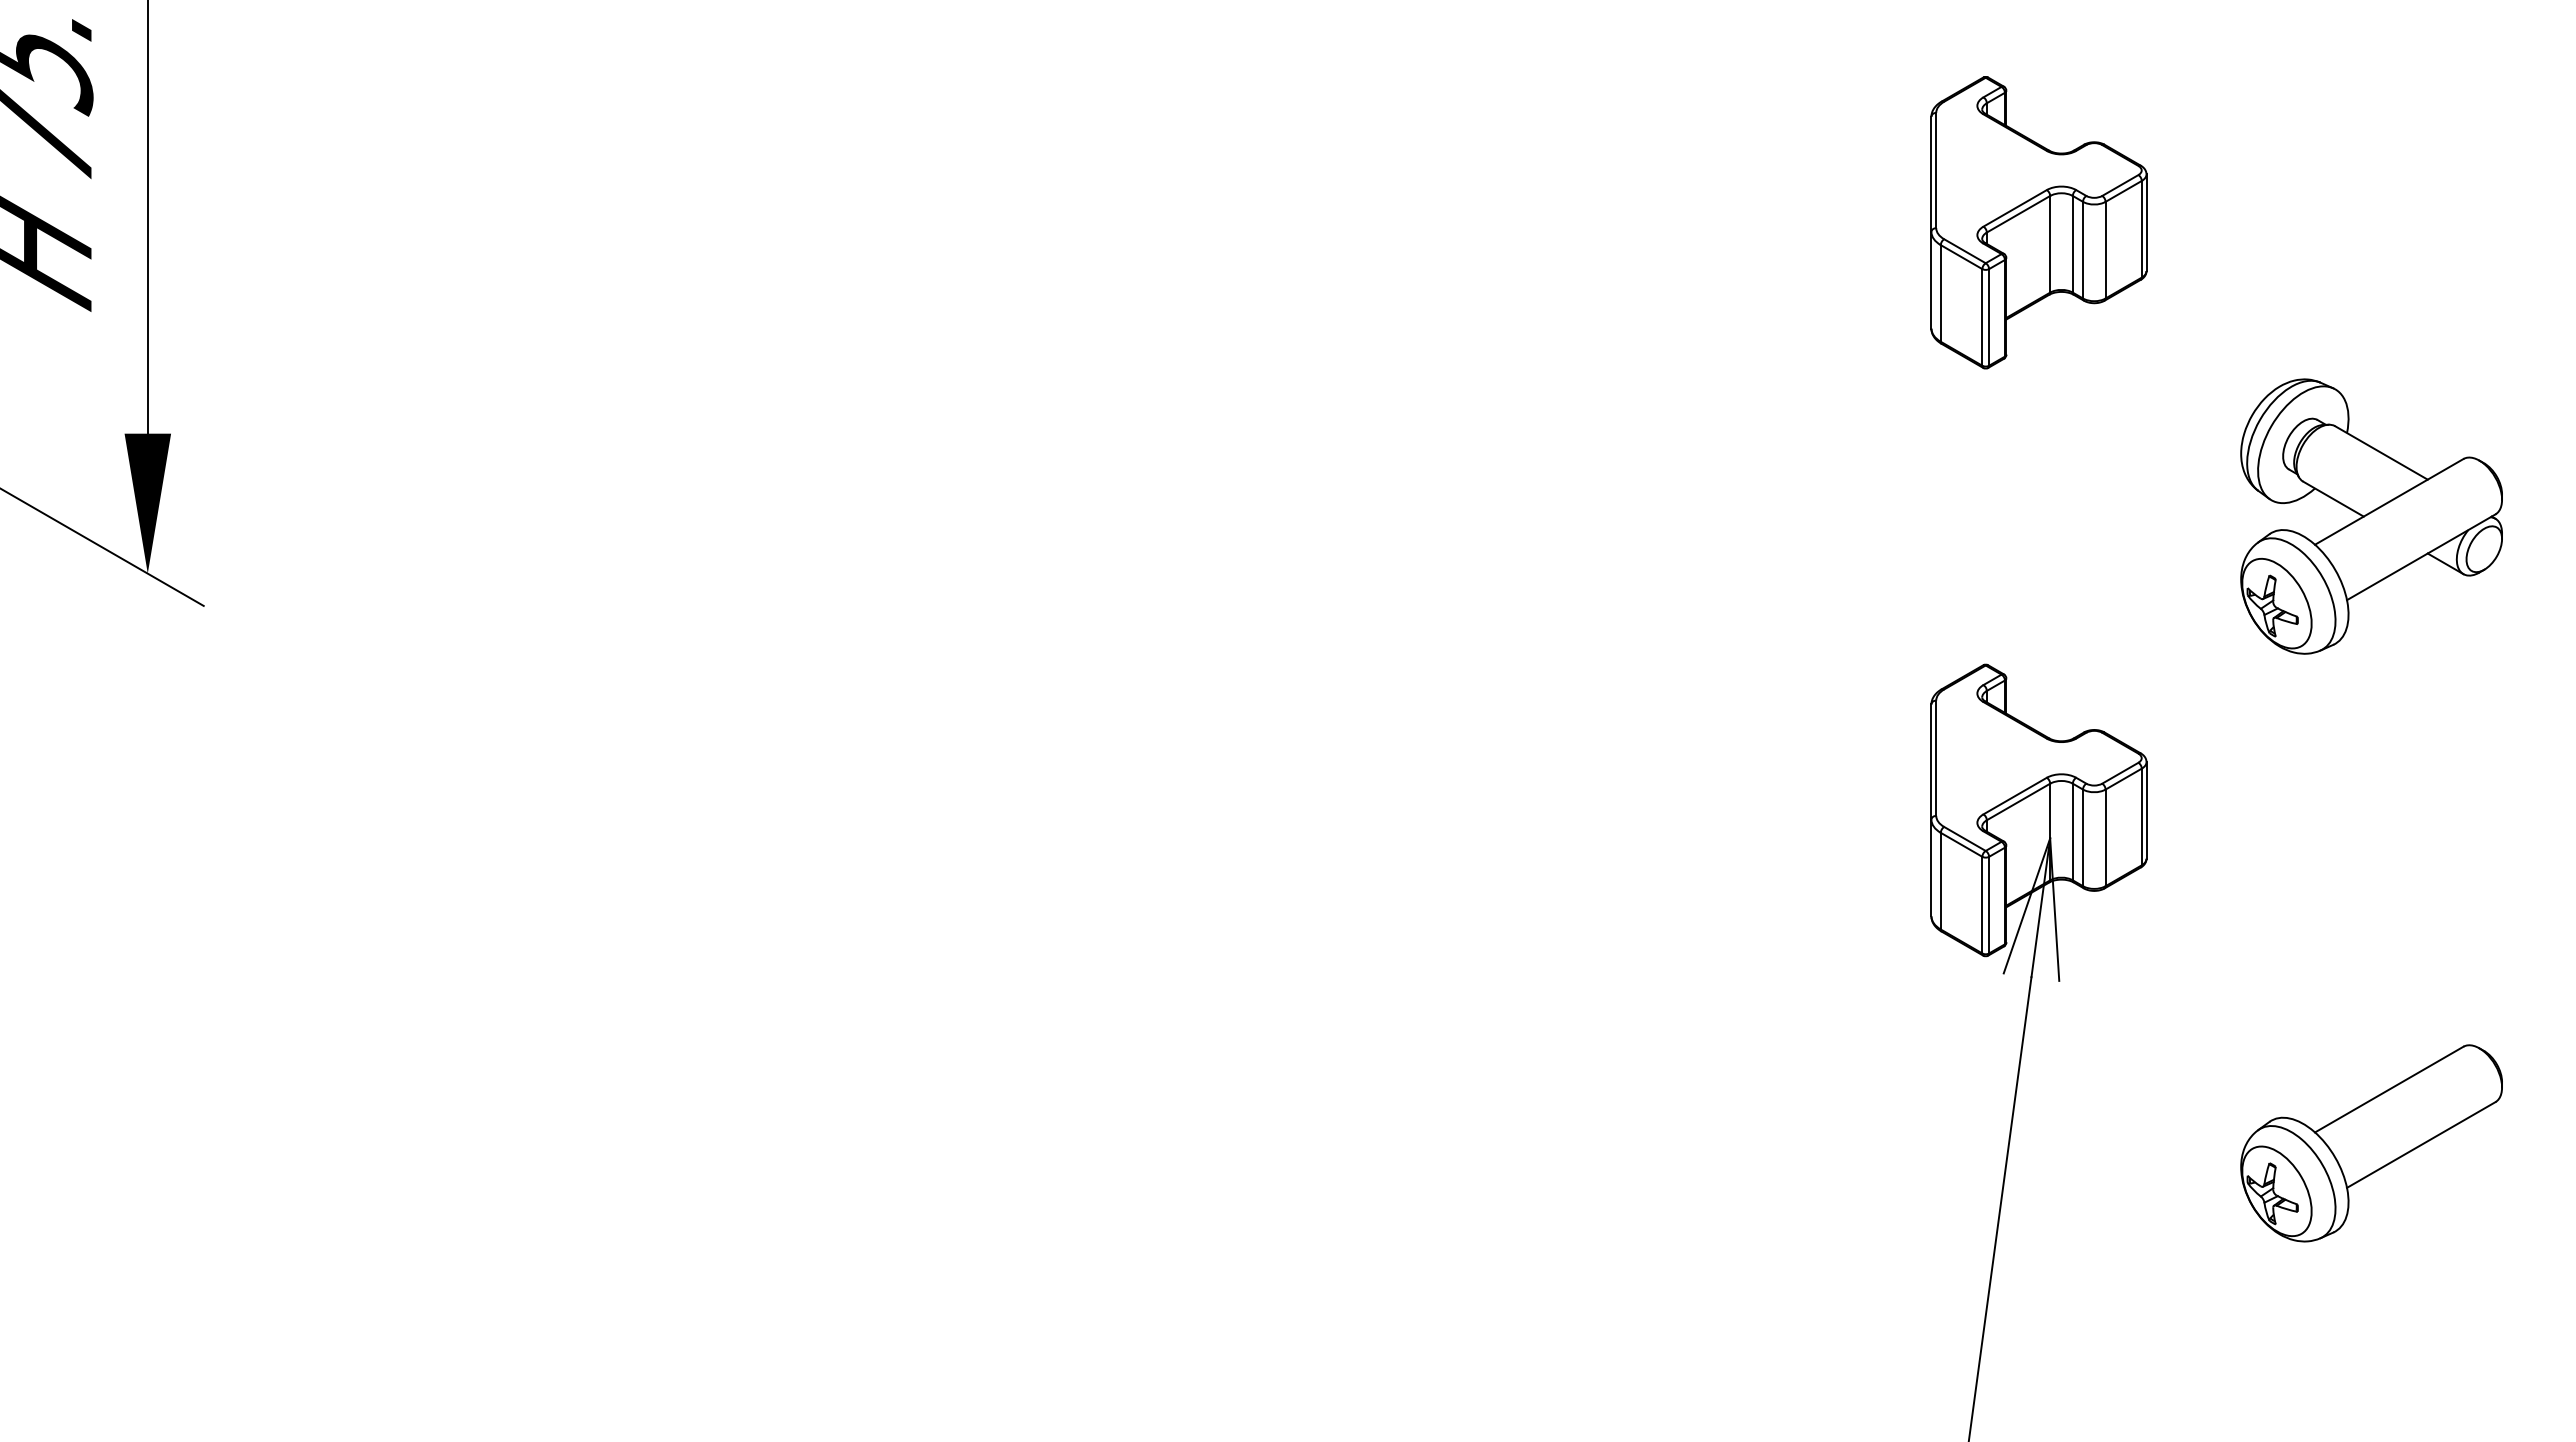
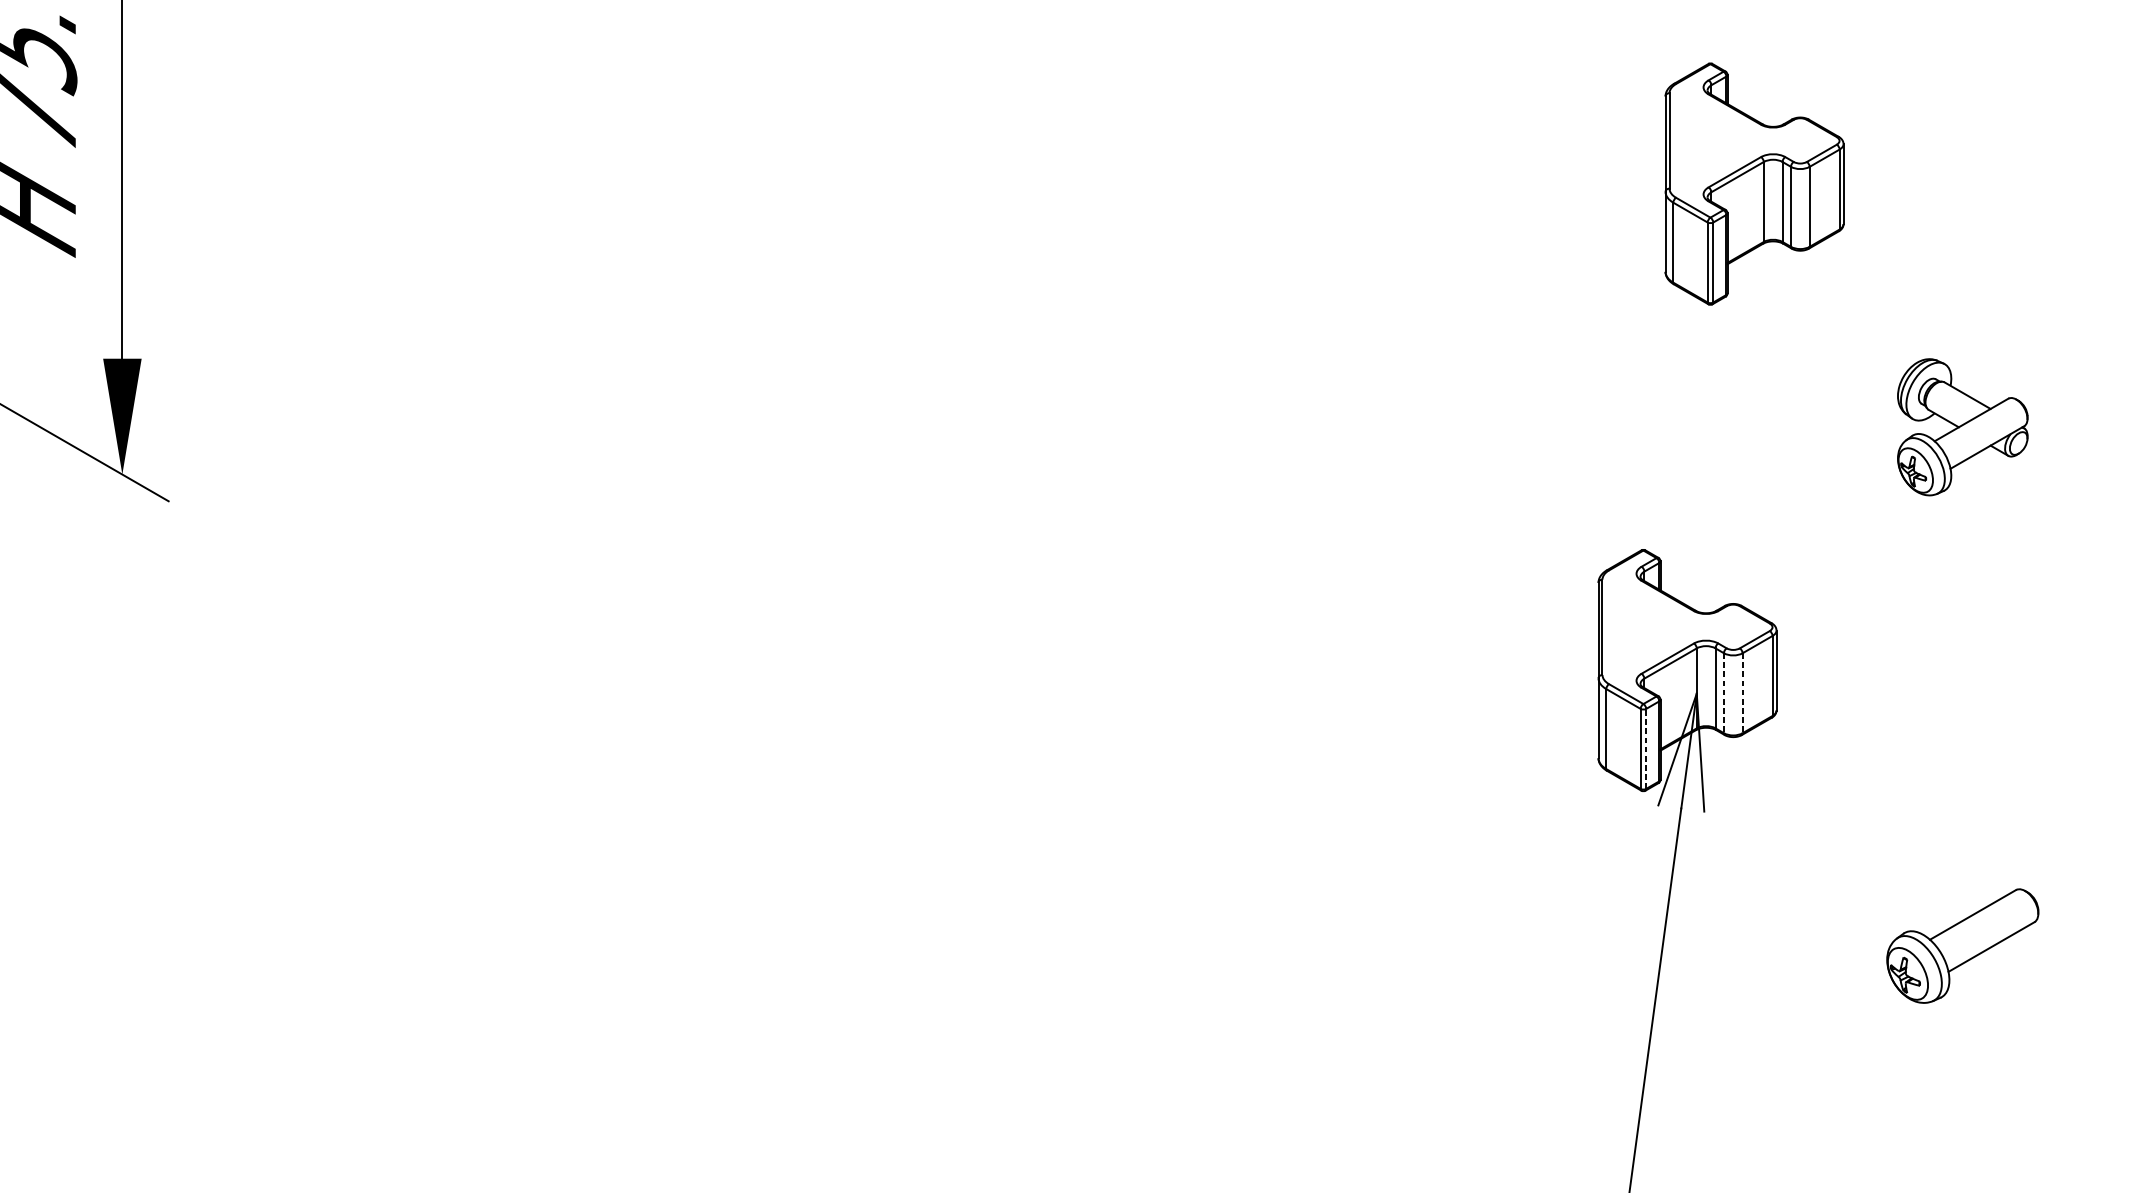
part: (2038, 222) -> (1754, 183), moved
part: (2371, 516) -> (1962, 427), size x0.6
line: (2083, 838) -> (1724, 693), solid -> dashed
line: (2105, 838) -> (1742, 693), solid -> dashed
line: (1989, 904) -> (1646, 748), solid -> dashed
part: (2371, 1143) -> (1962, 946), size x0.7

